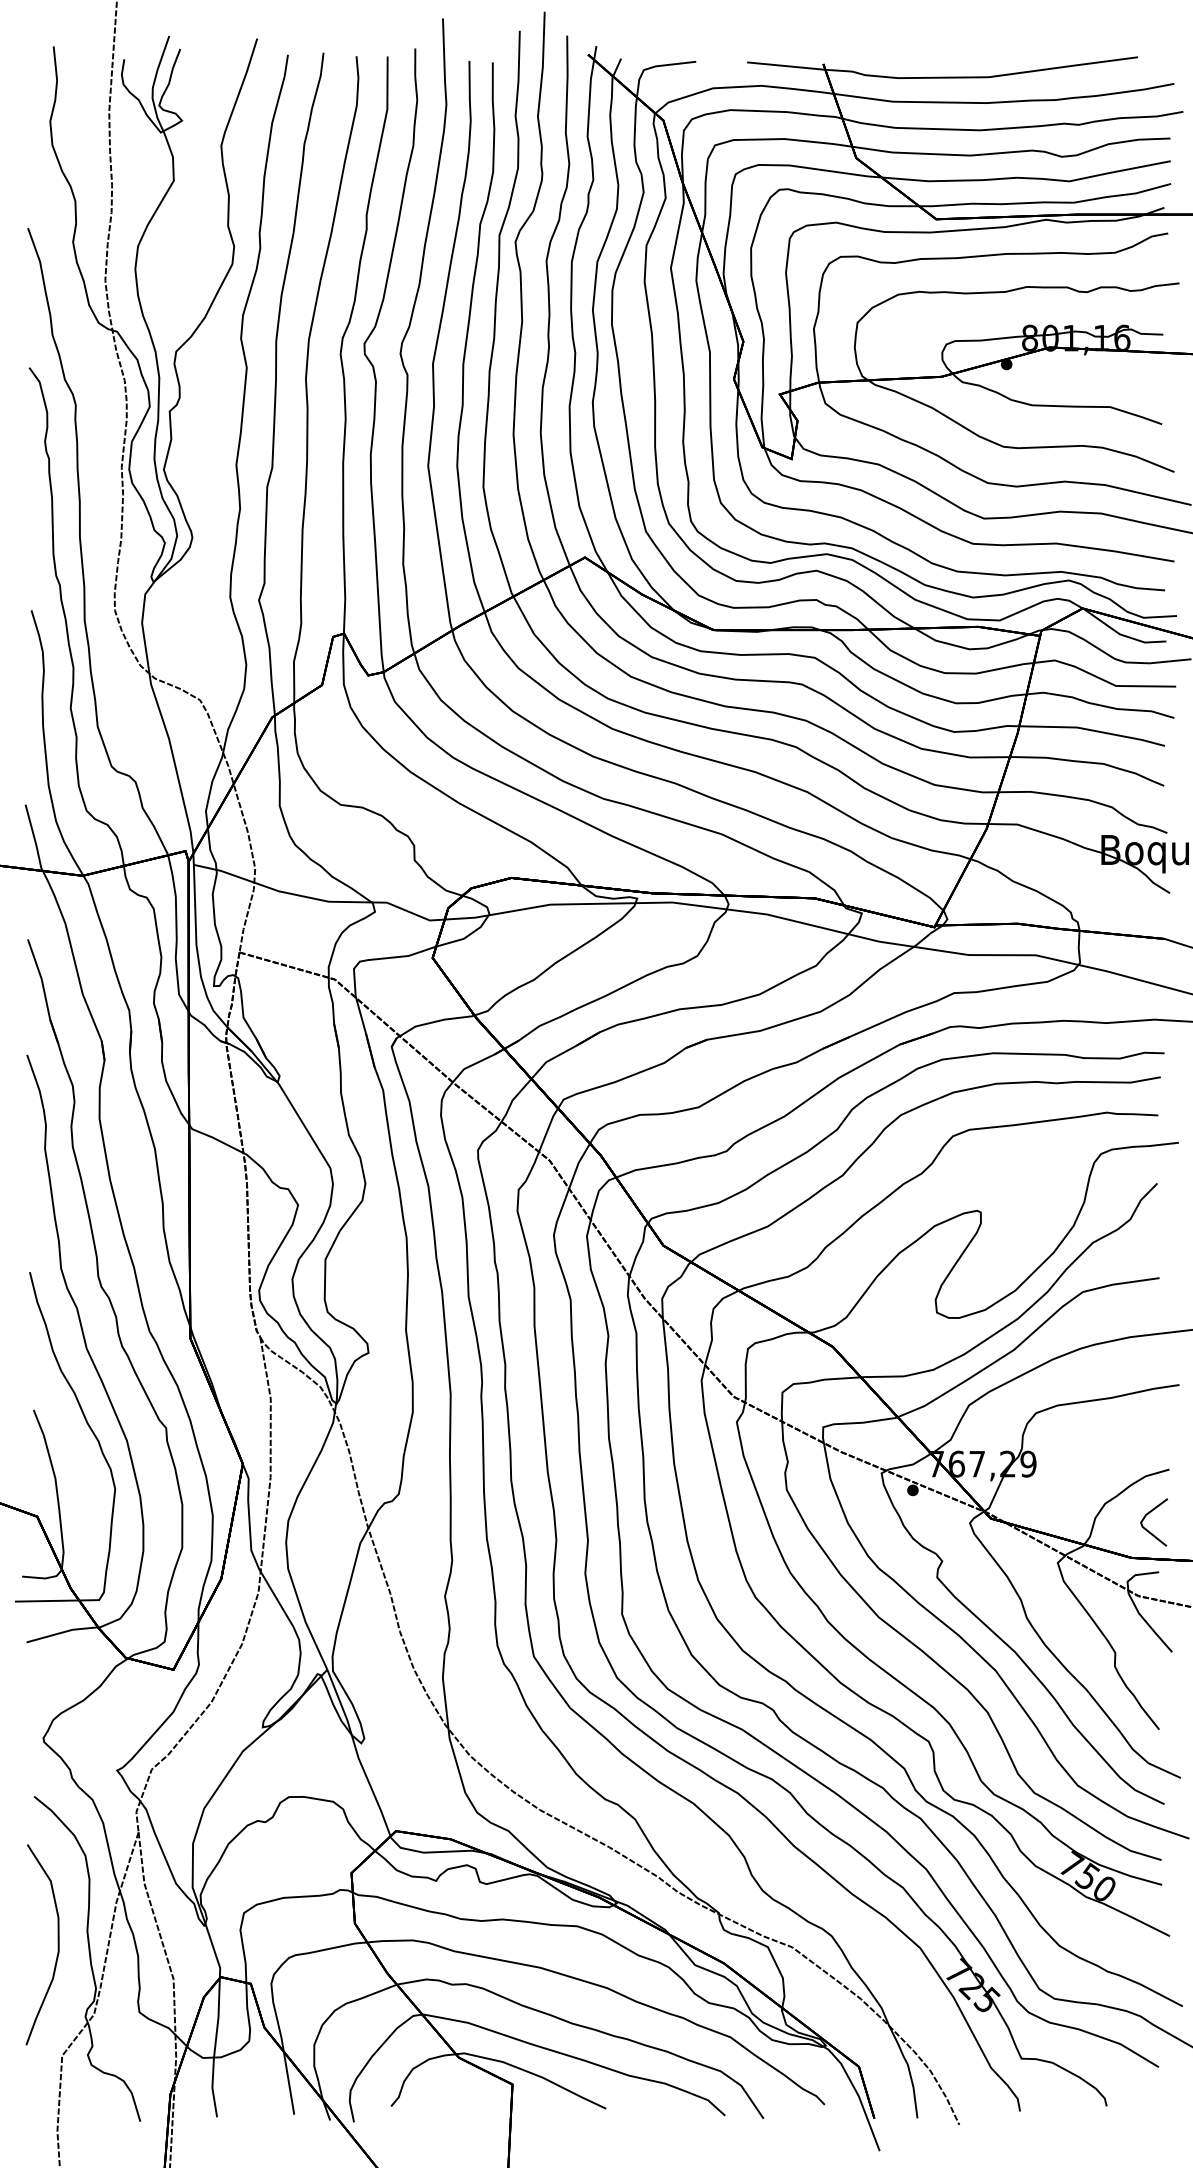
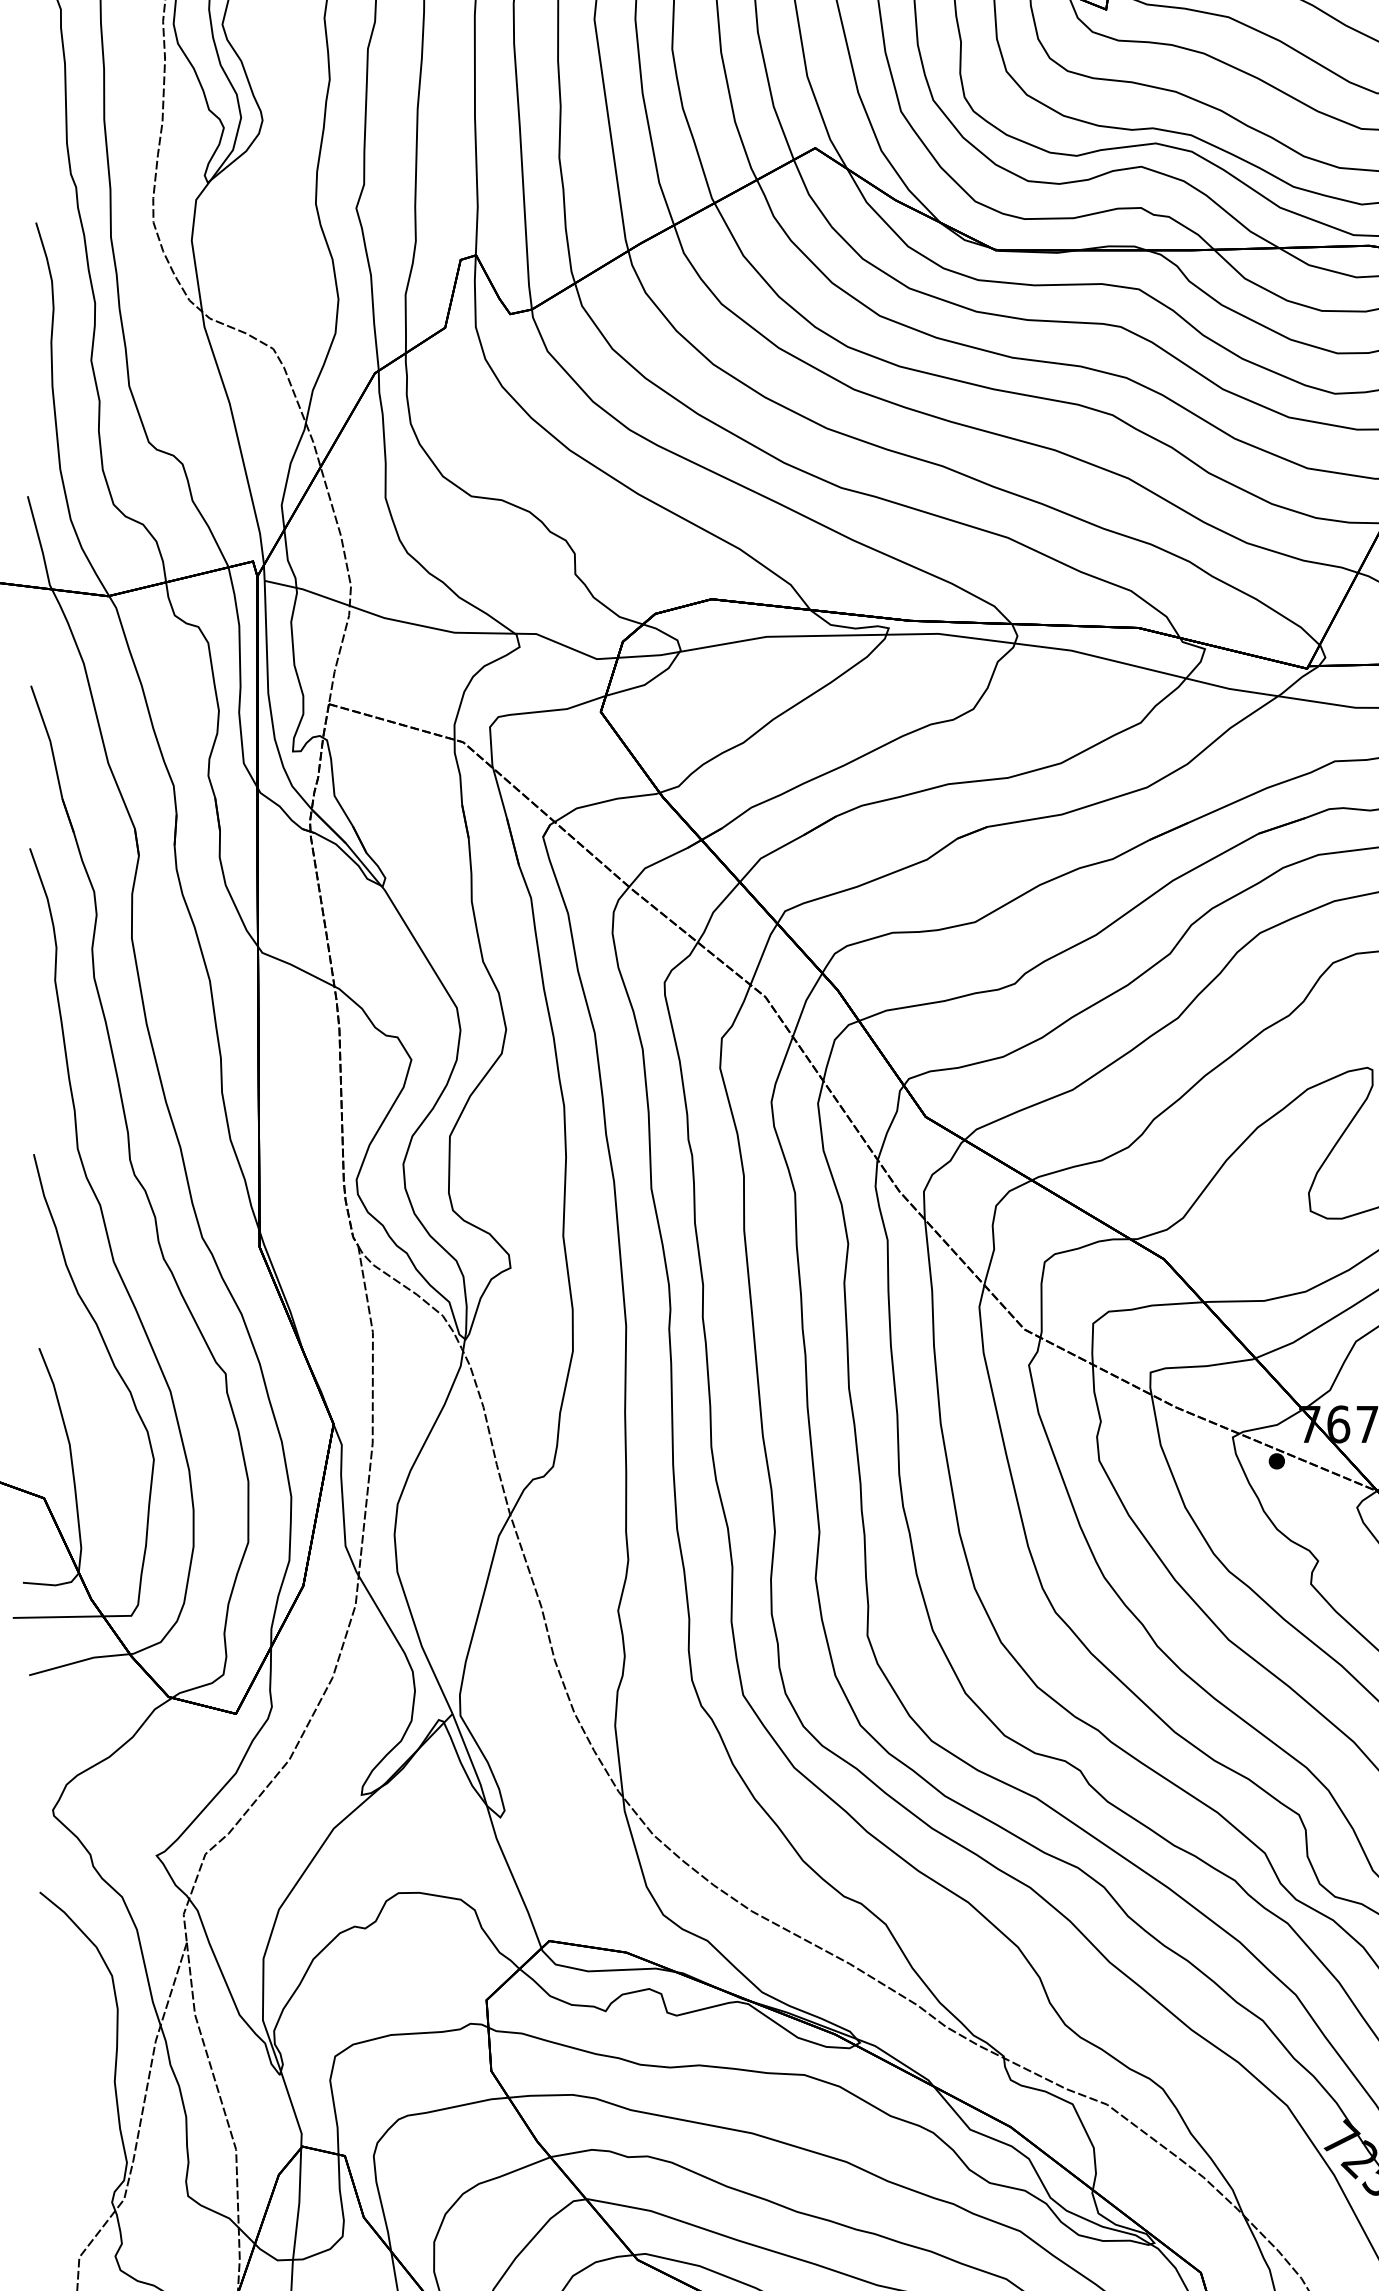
curve: (57, 1944) -> (72, 2100), removed

